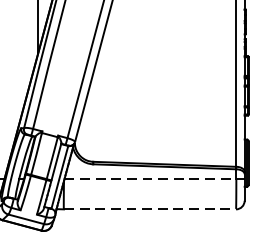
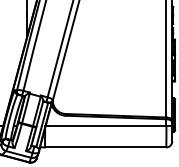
line: (155, 179) -> (109, 126), dashed -> solid
line: (149, 209) -> (105, 147), dashed -> solid

